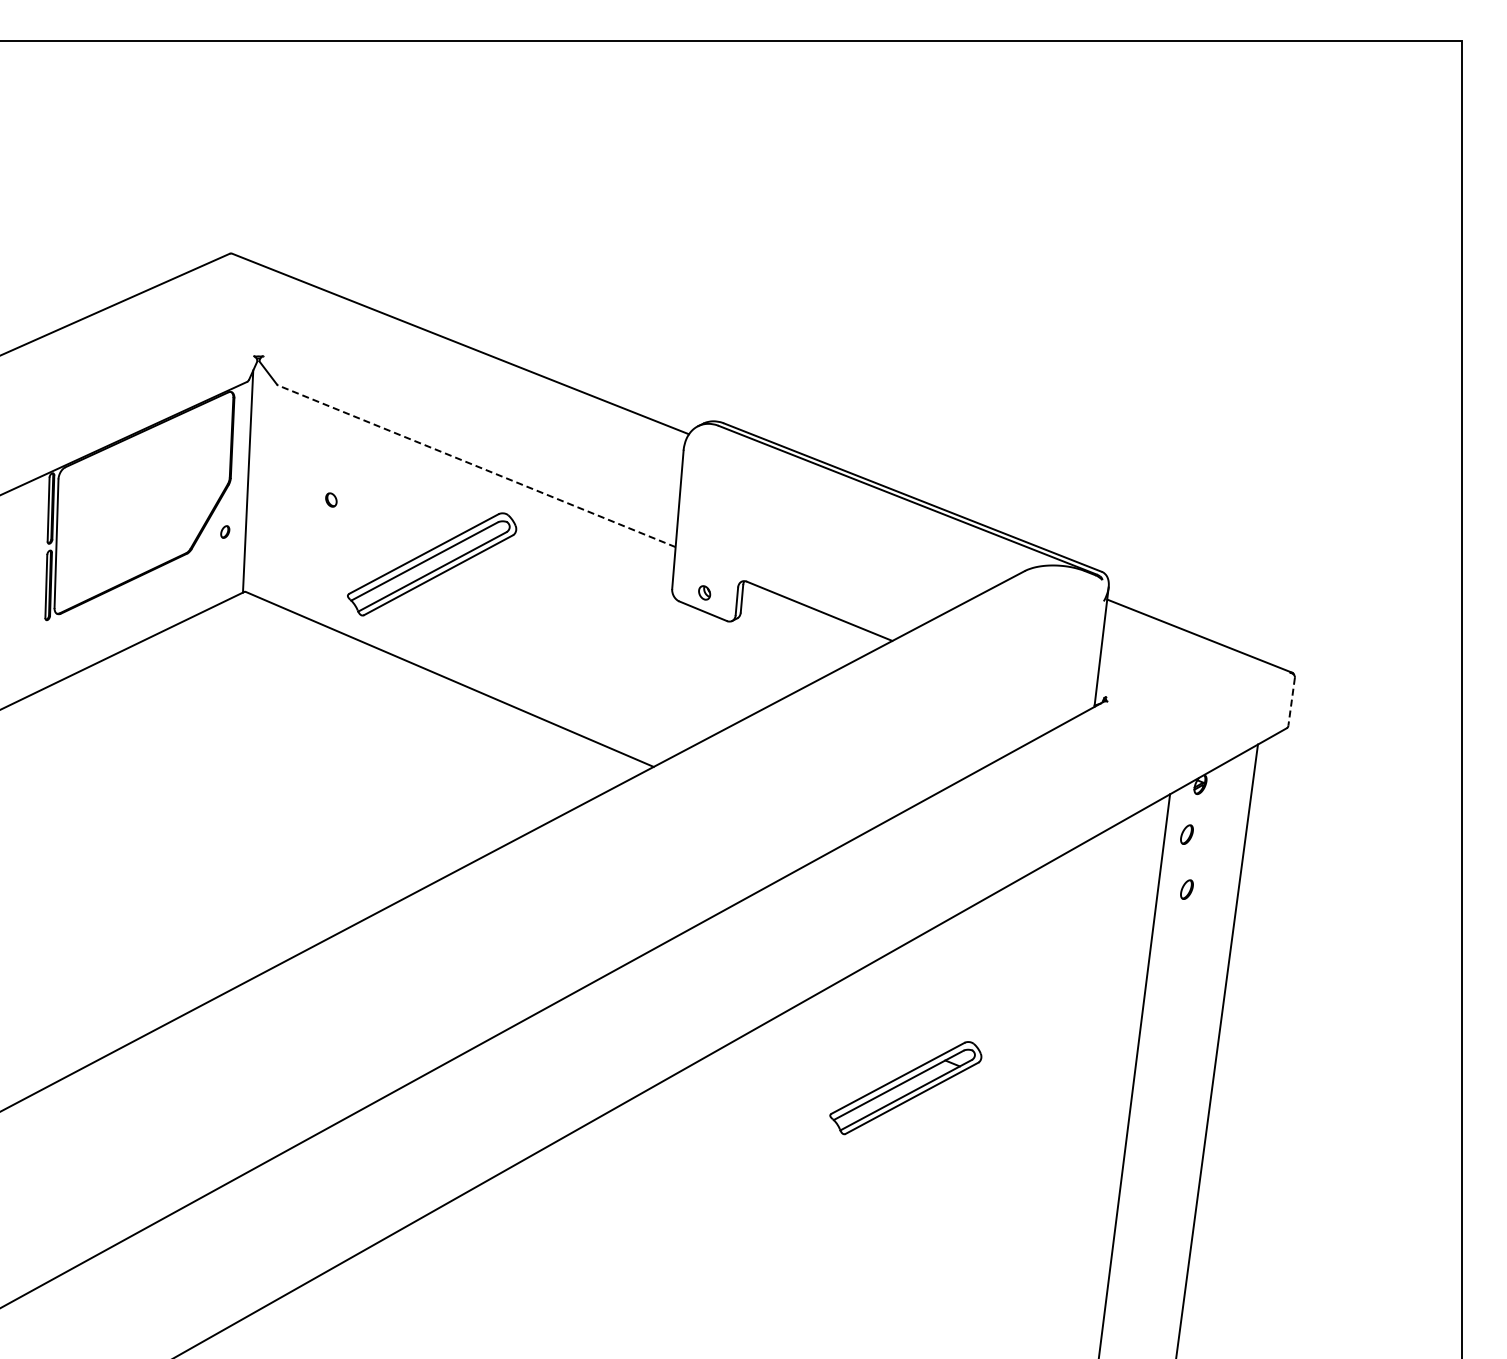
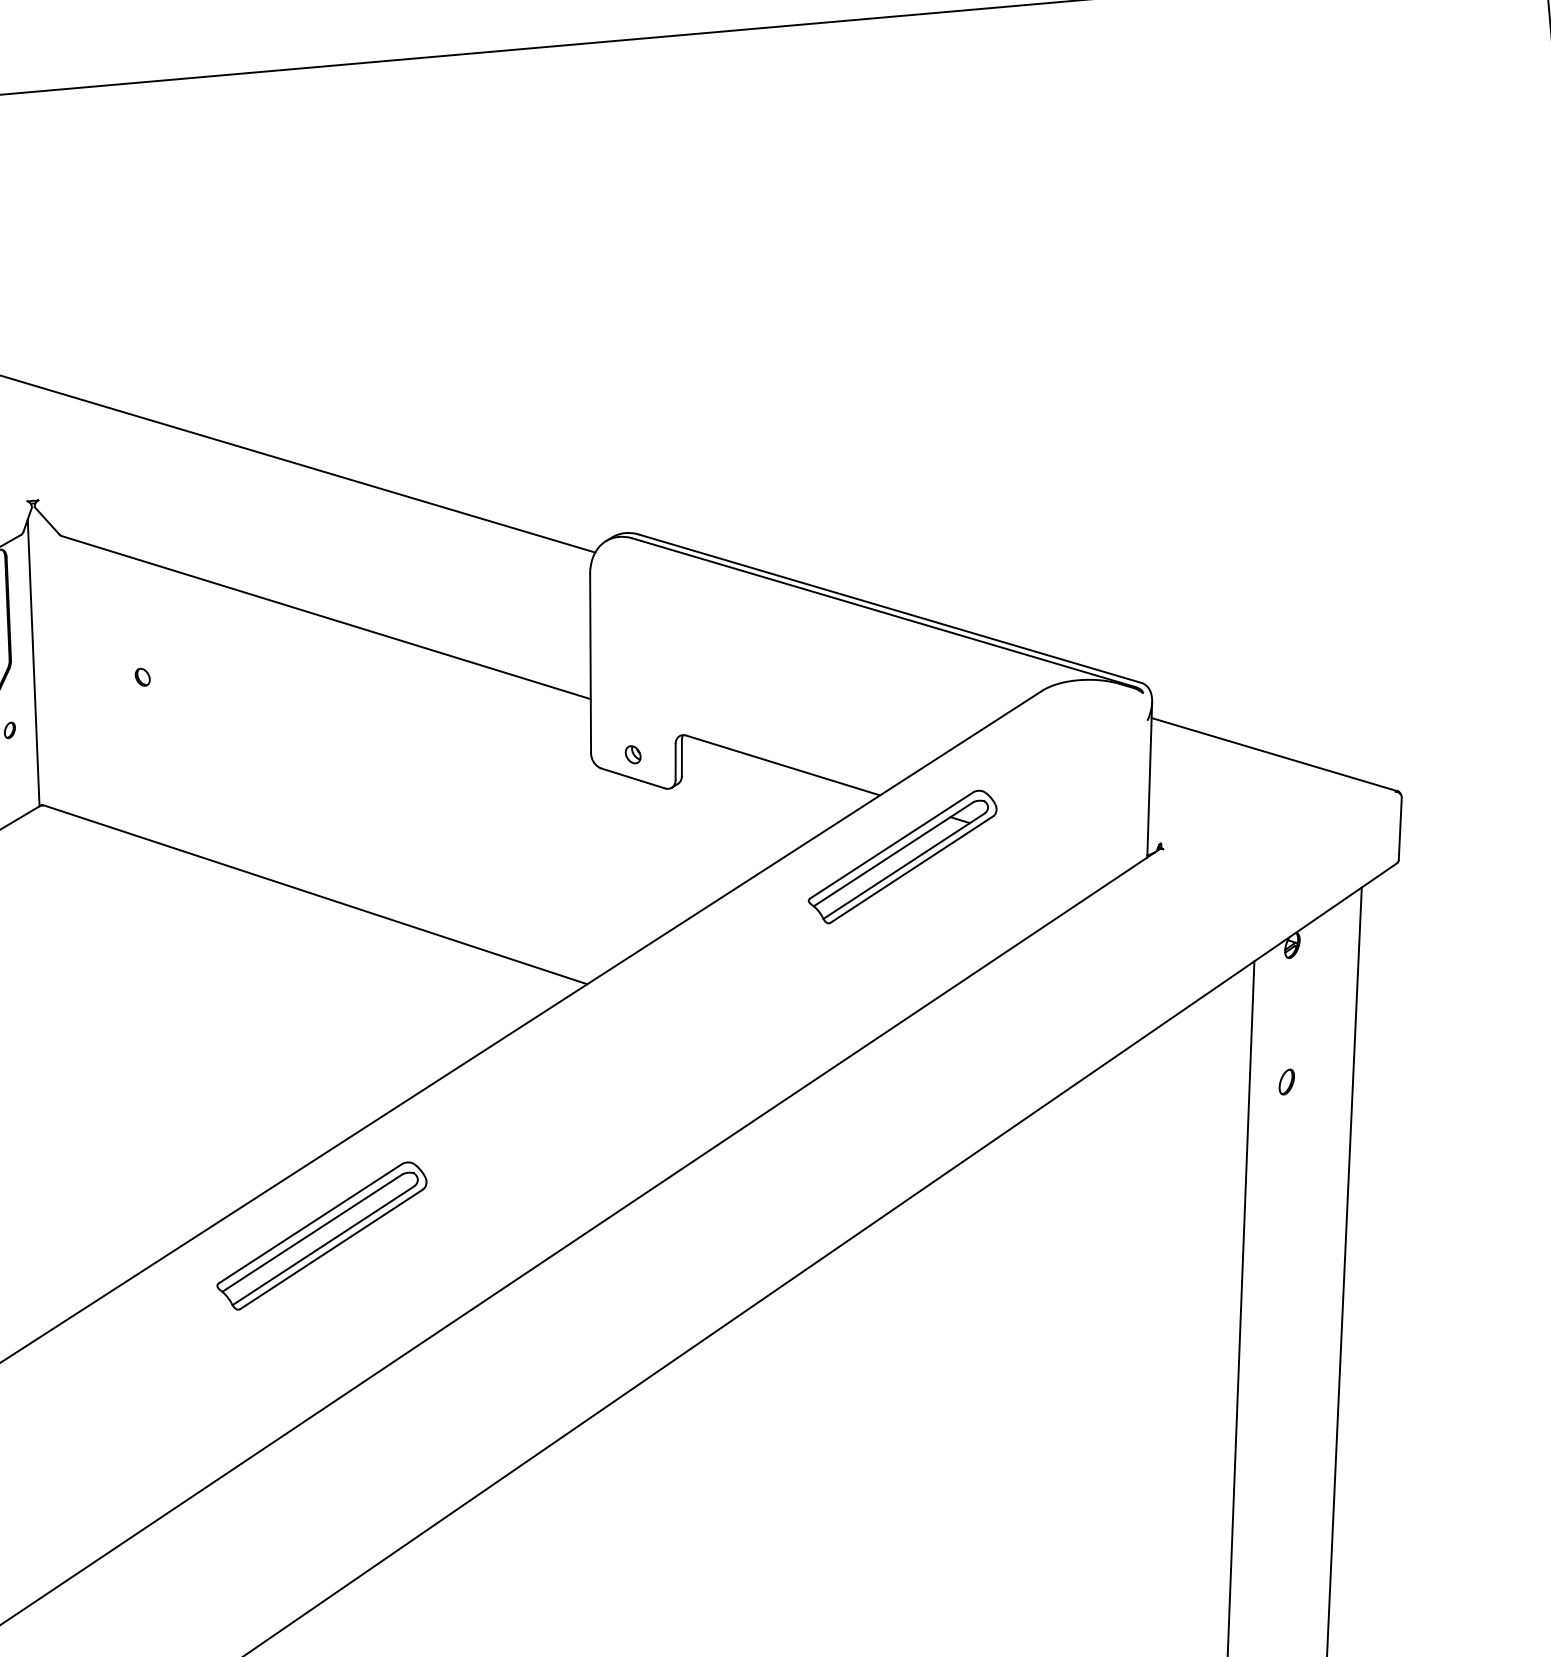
line: (476, 466) -> (325, 617), dashed -> solid
part: (432, 564) -> (322, 1236), moved
line: (1291, 702) -> (1400, 829), dashed -> solid
part: (1186, 834) -> (1280, 1011), removed
part: (905, 1088) -> (902, 857), moved

